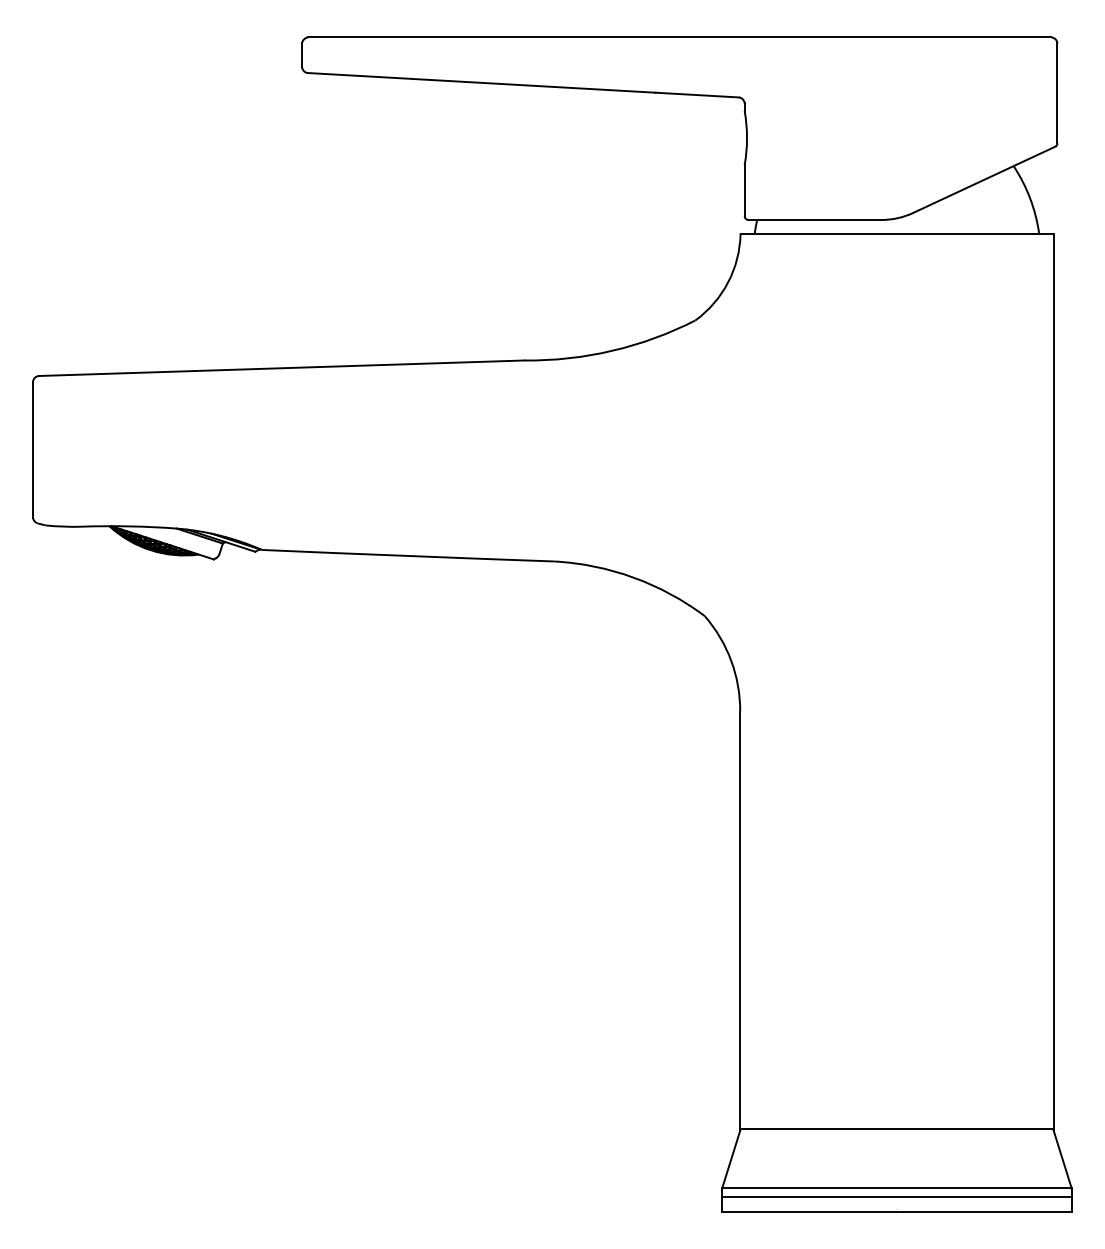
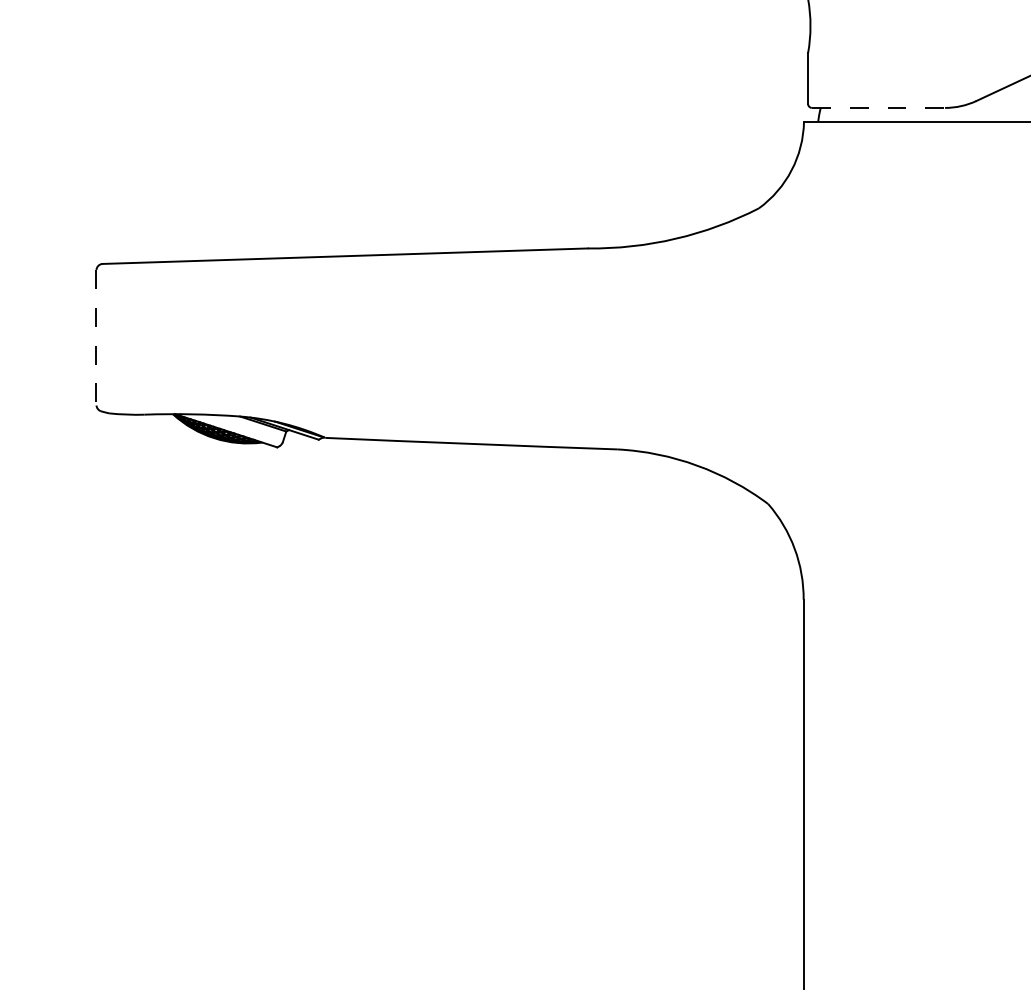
line: (815, 219) -> (878, 107), solid -> dashed
line: (33, 449) -> (96, 337), solid -> dashed

